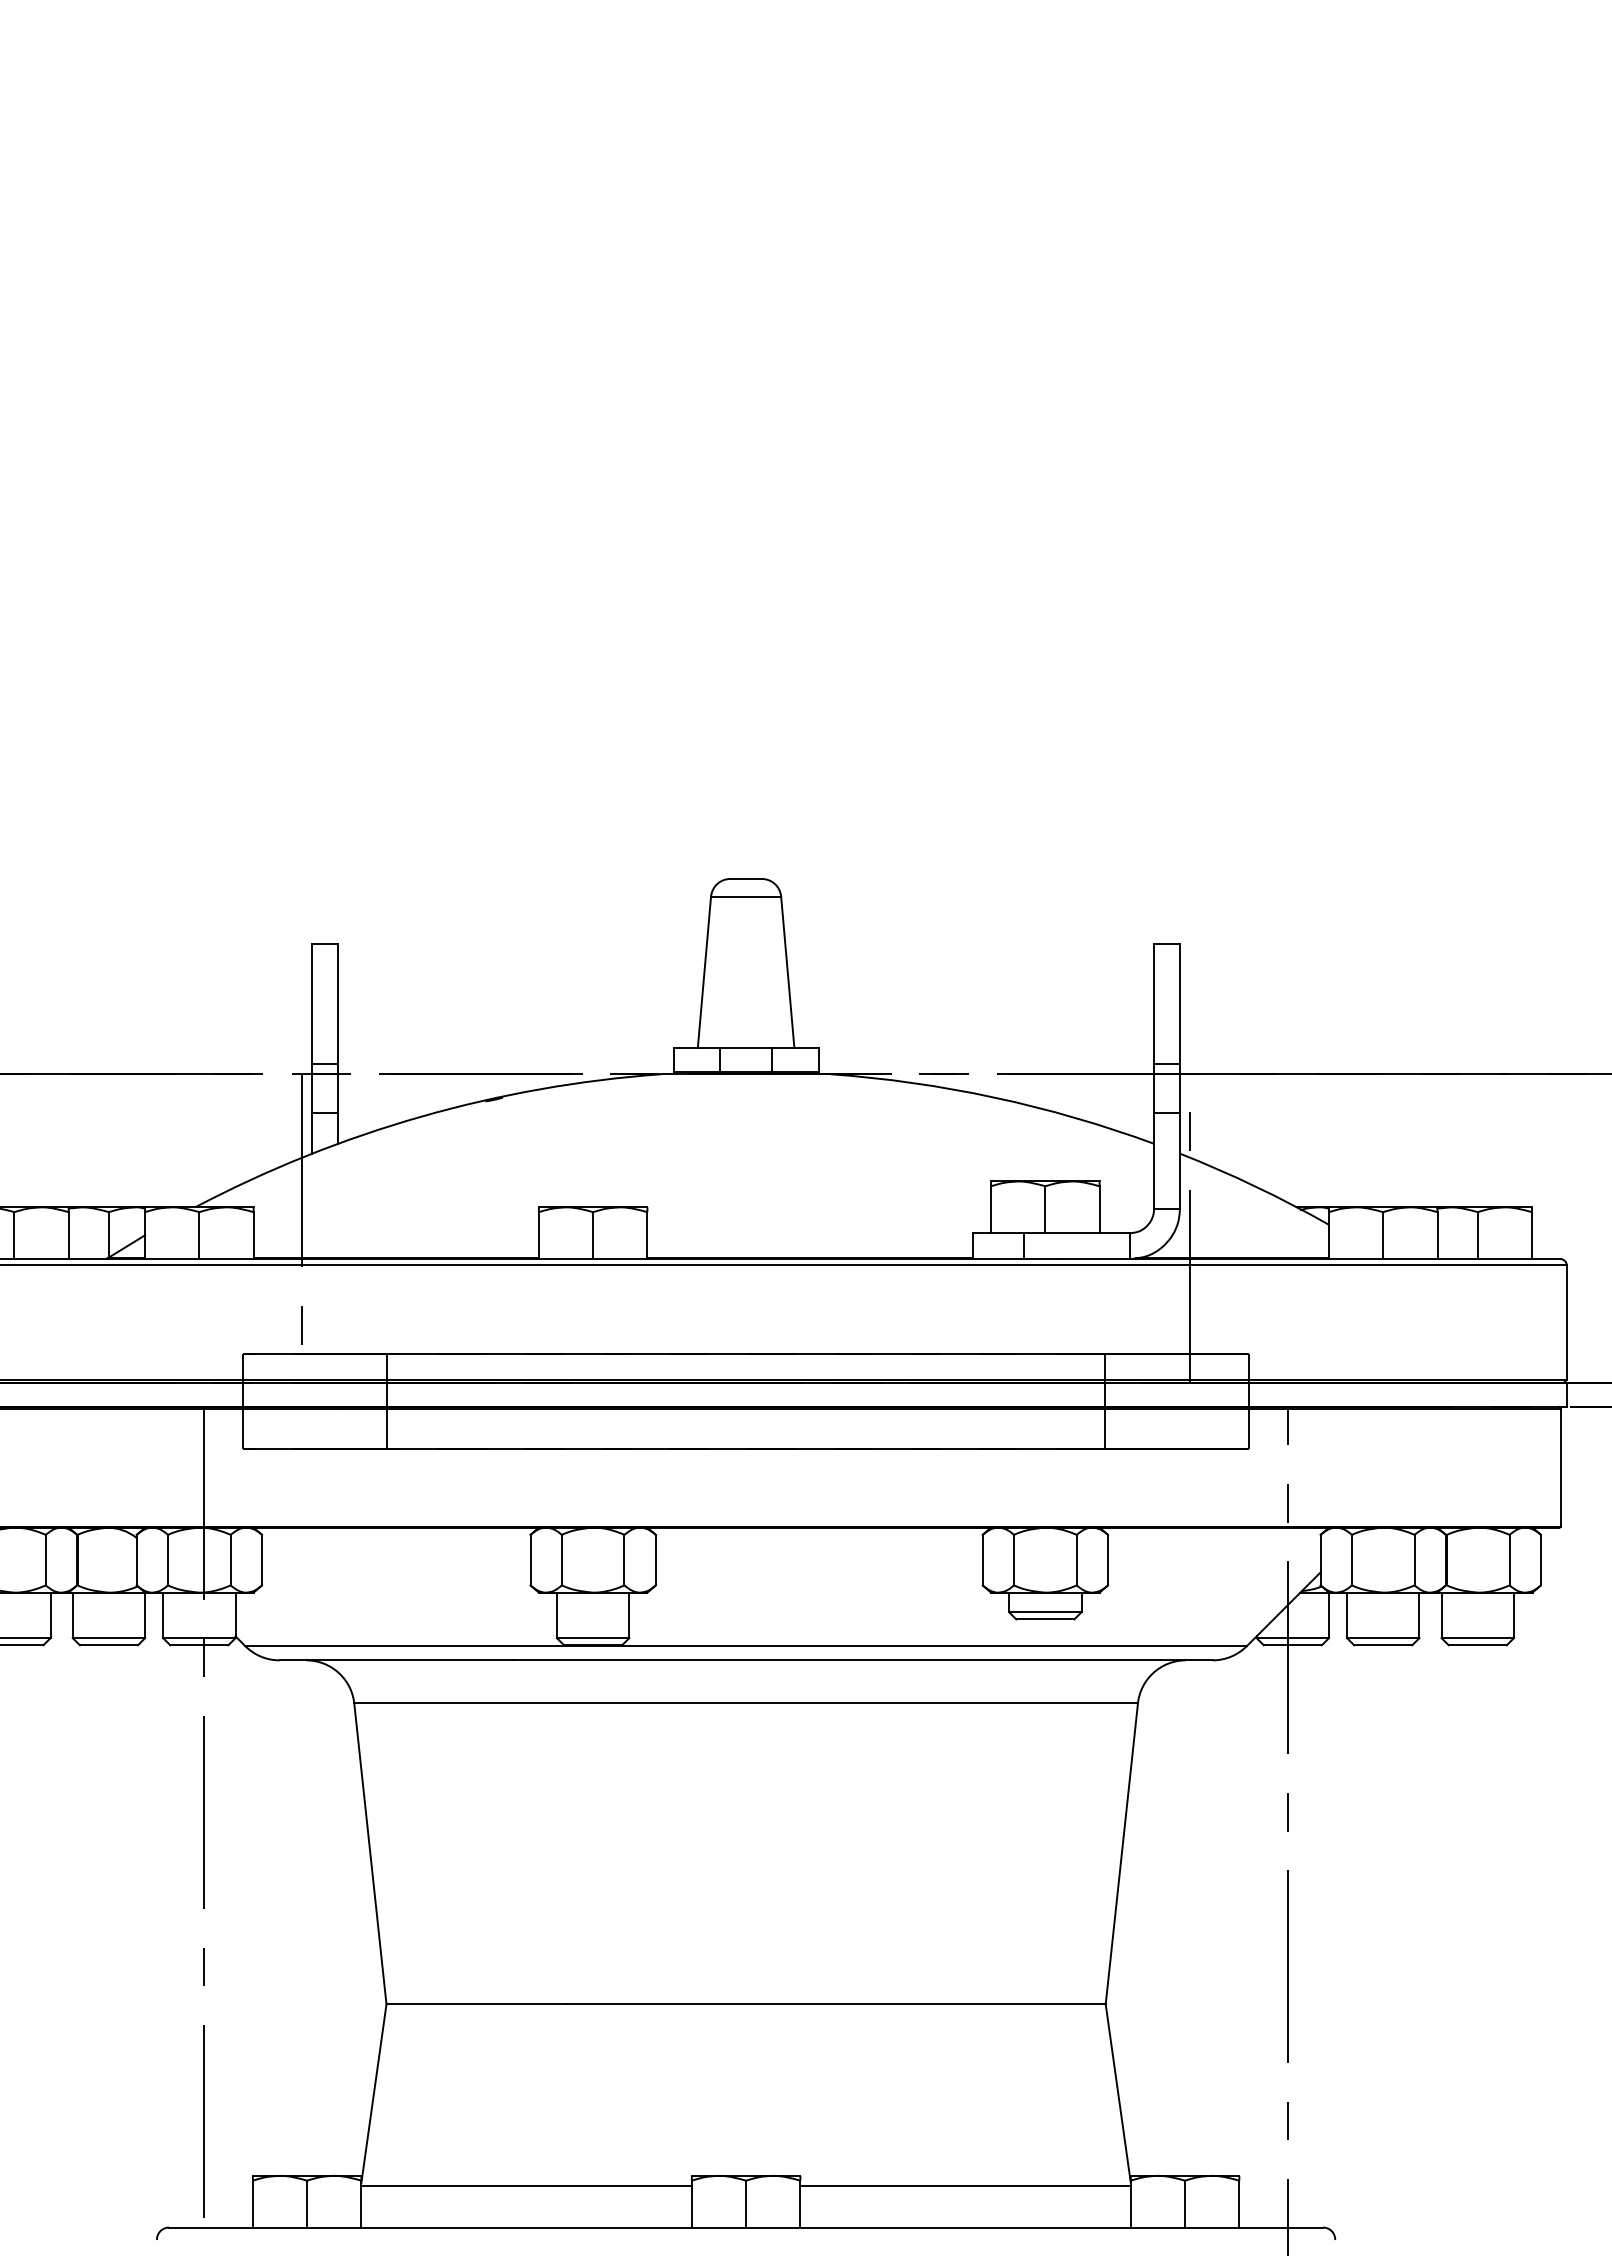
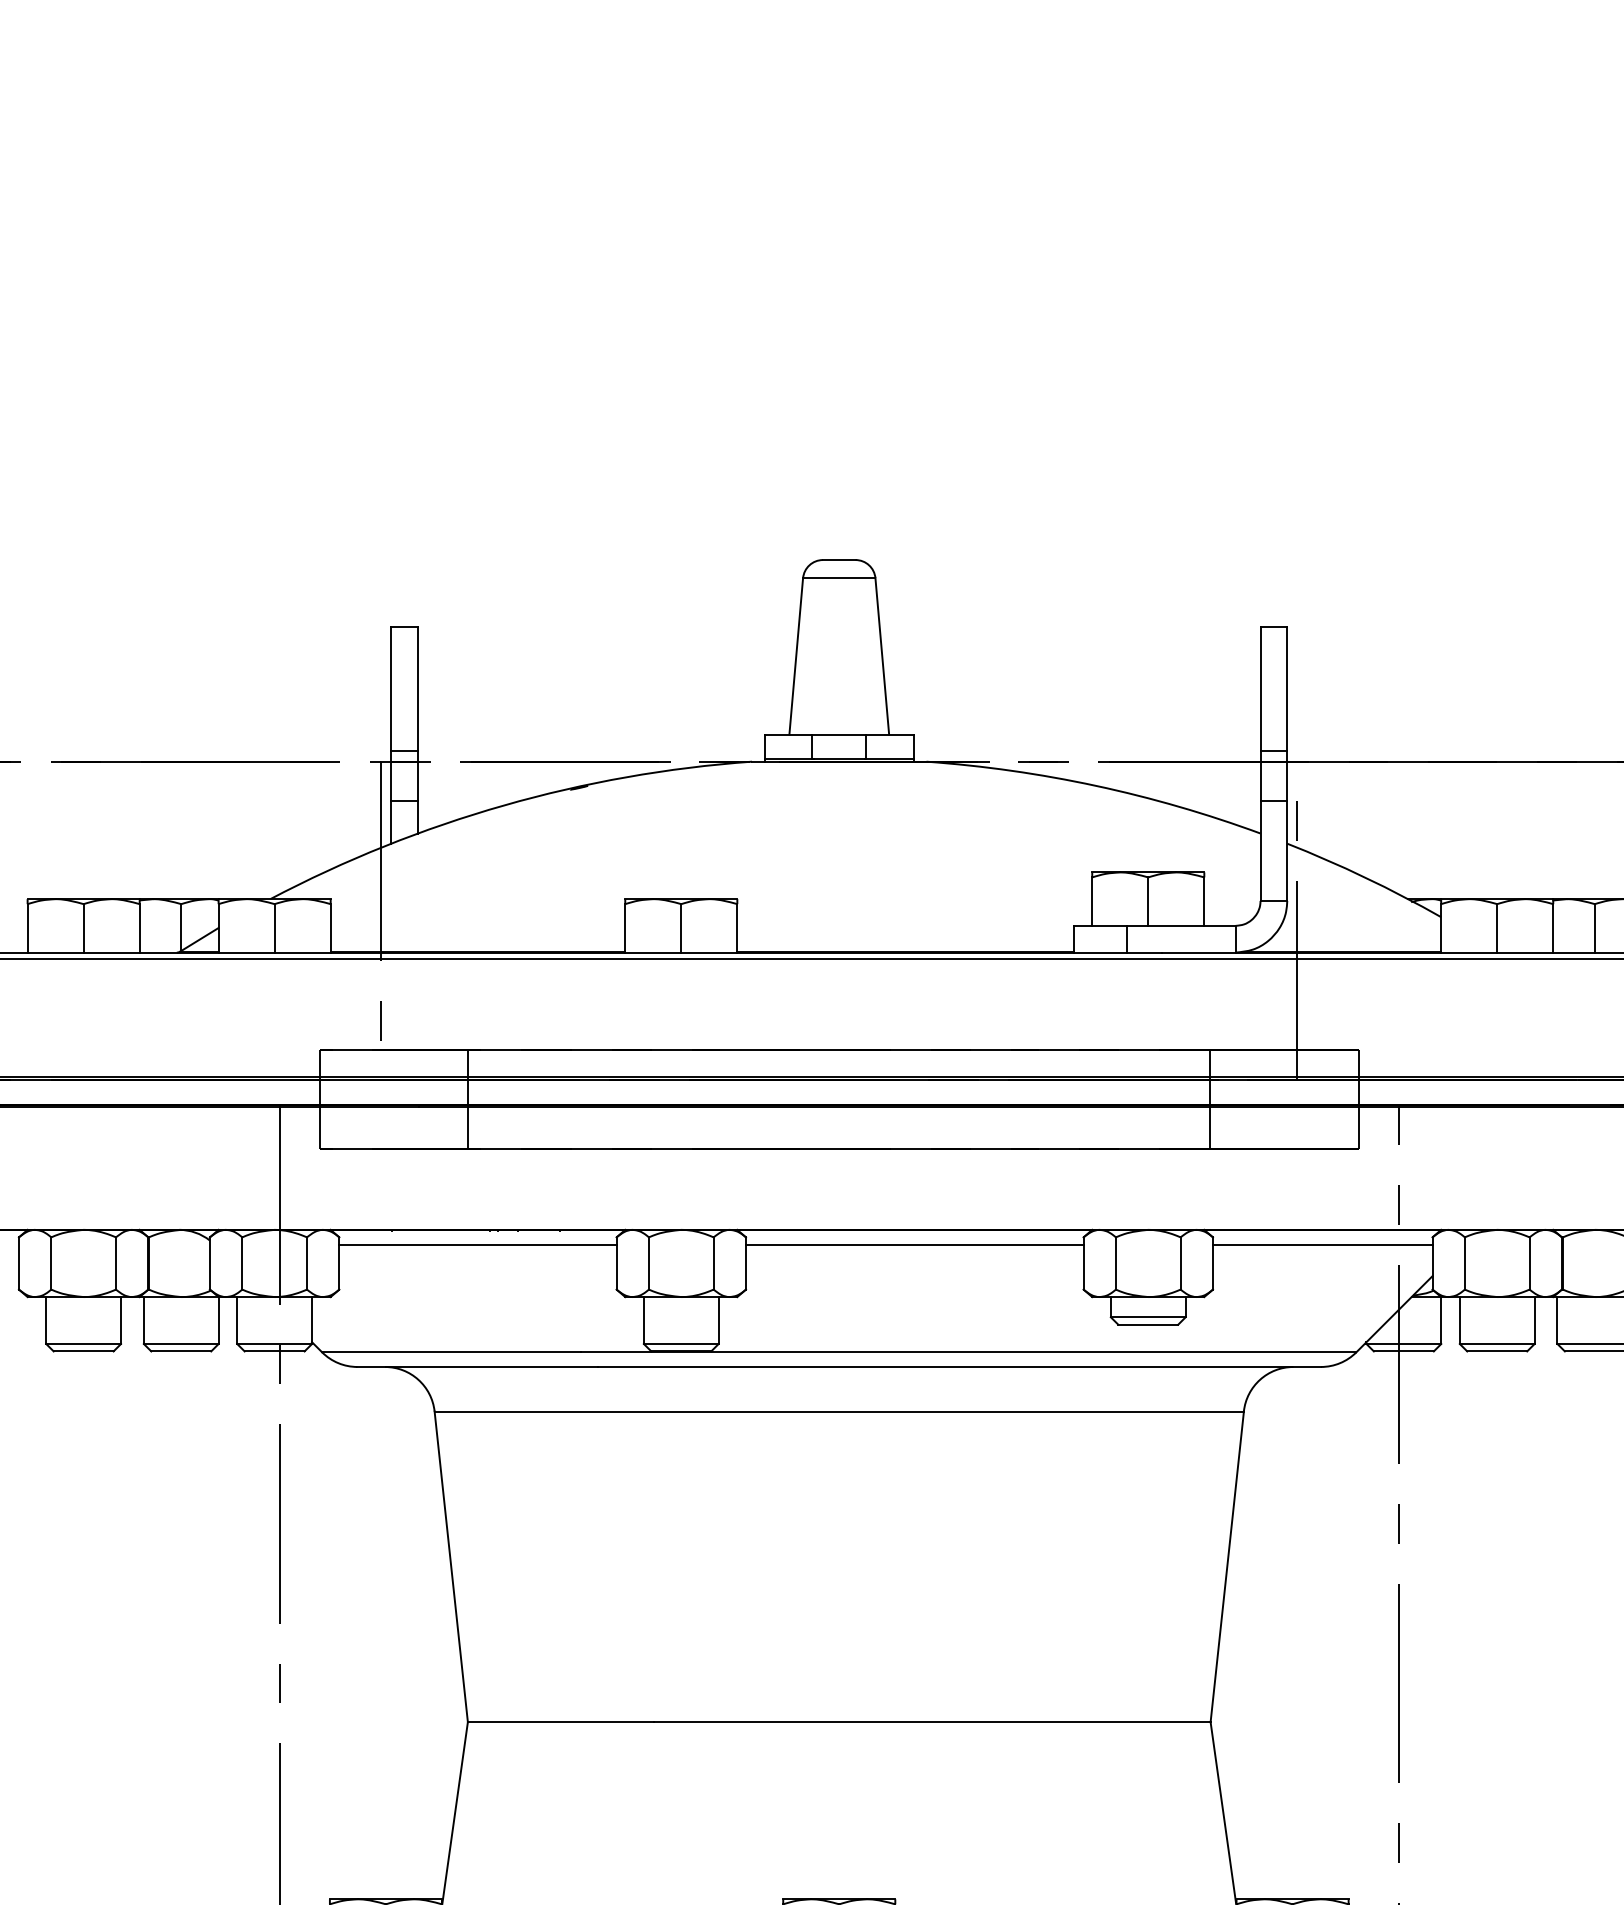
line: (396, 1541) -> (478, 1244), added
line: (818, 1541) -> (914, 1244), added
line: (1213, 1541) -> (1321, 1244), added

